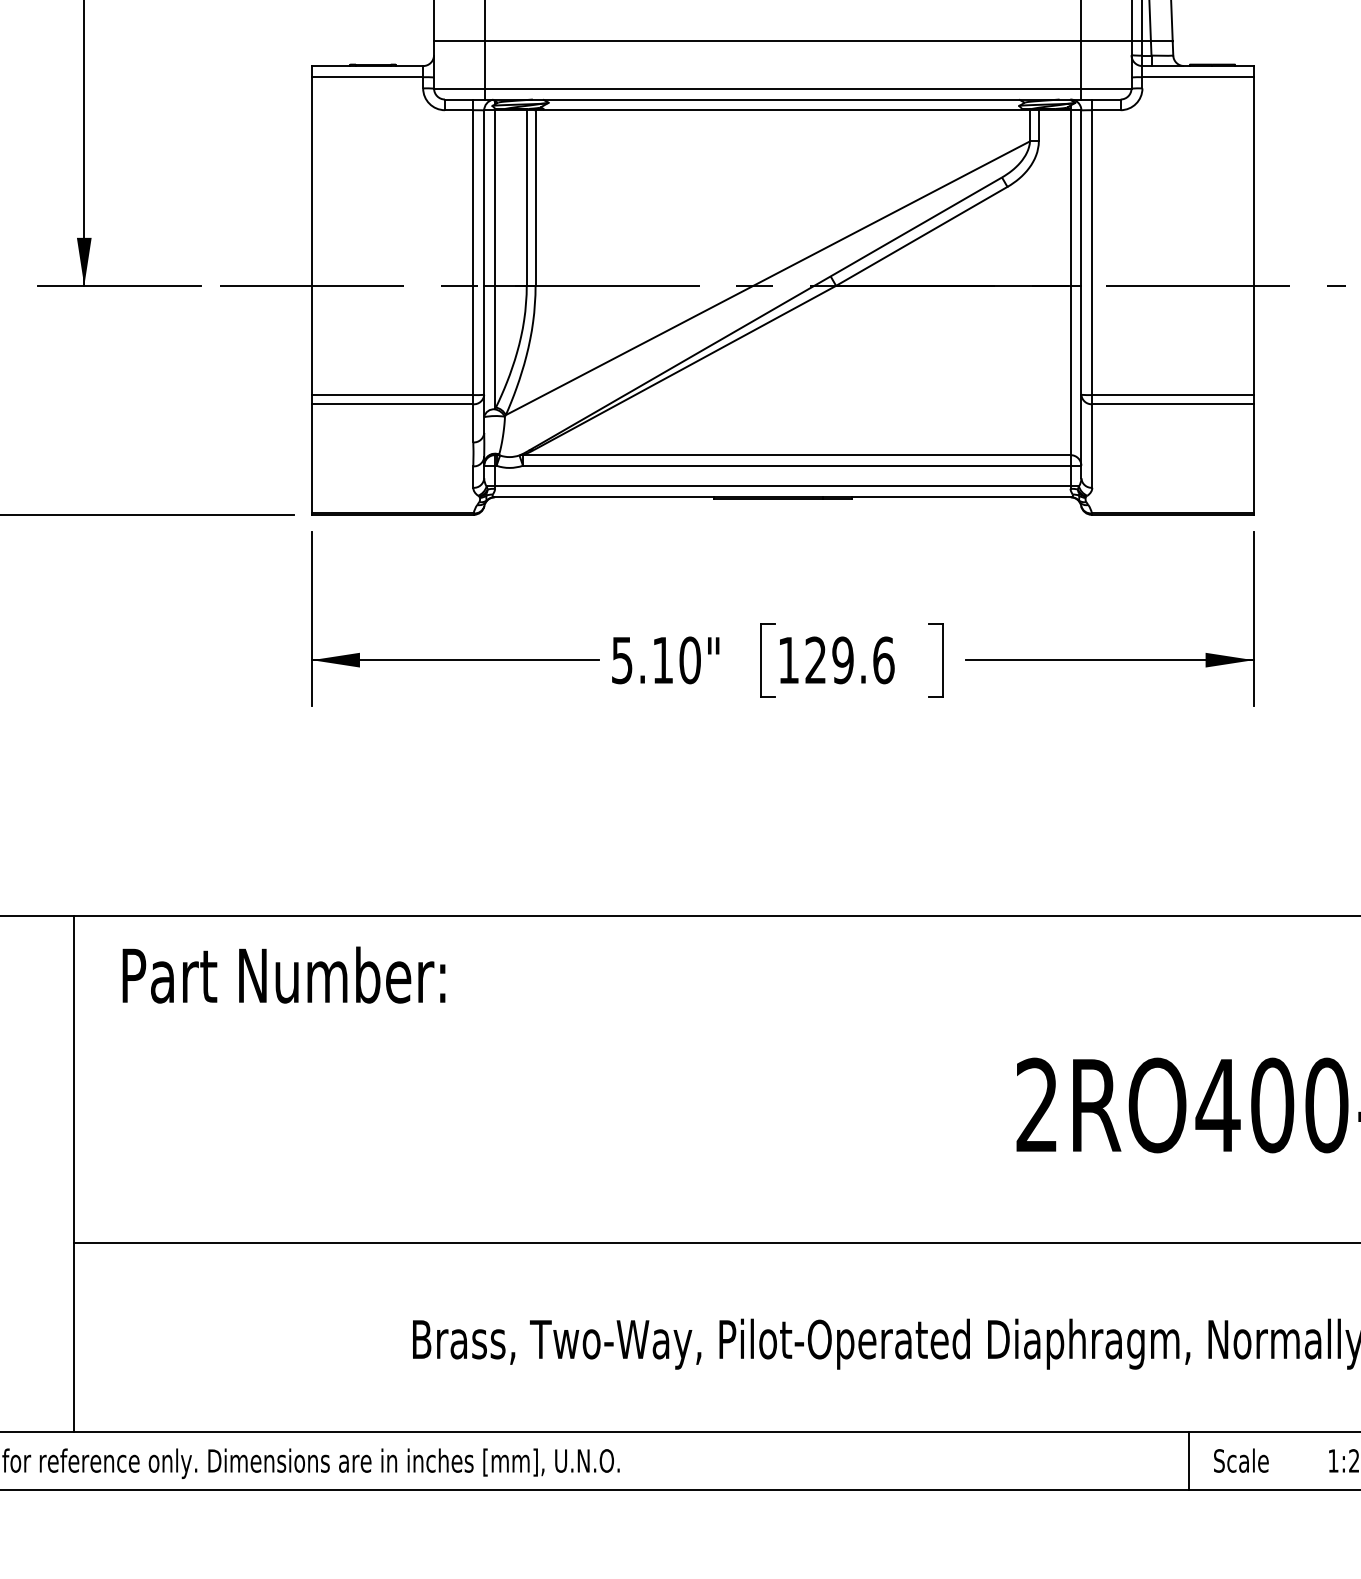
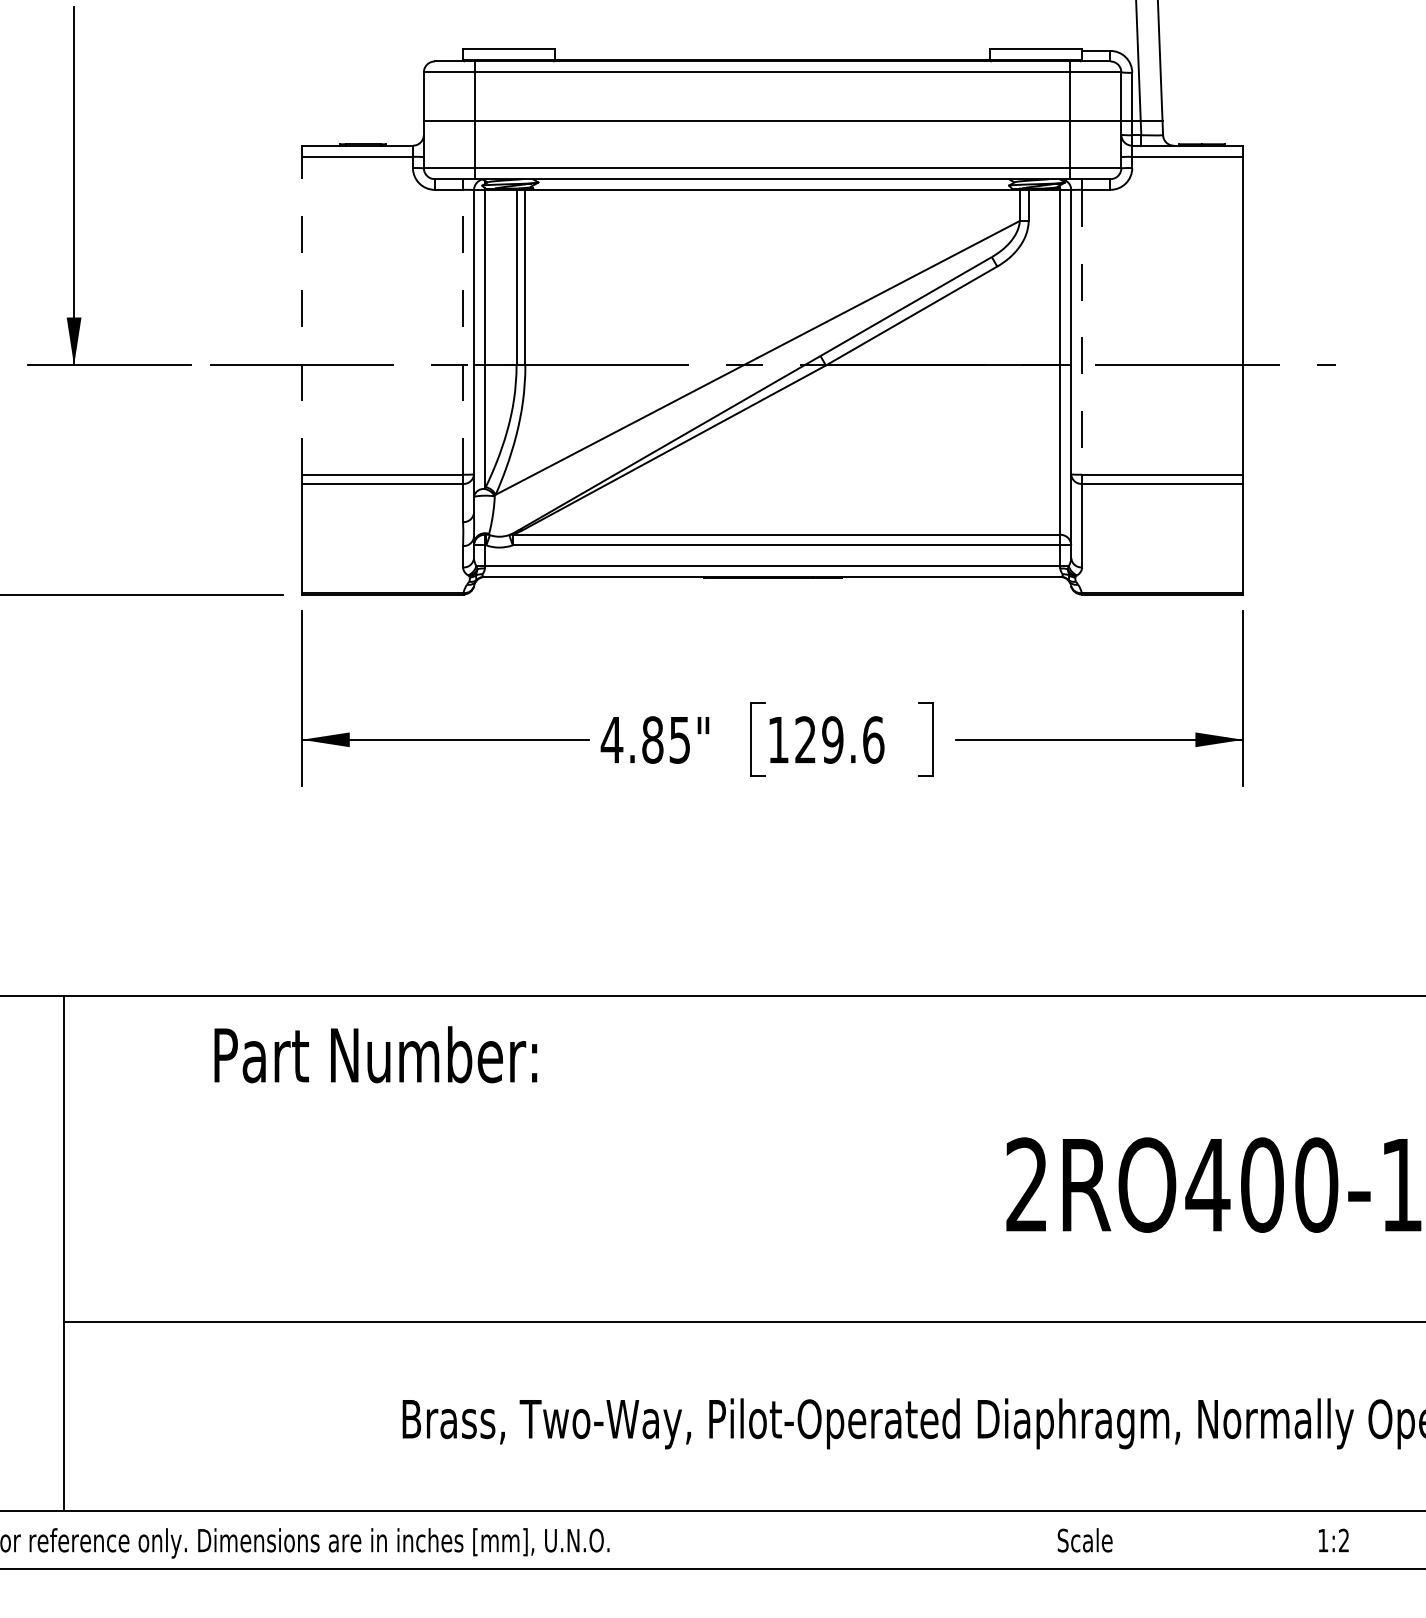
line: (311, 235) -> (301, 315), solid -> dashed
line: (473, 251) -> (463, 331), solid -> dashed
line: (1092, 252) -> (1082, 332), solid -> dashed
text: (655, 659) -> (645, 739), 5.10" -> 4.85"
text: (283, 974) -> (375, 1054), moved
line: (1188, 1460) -> (1178, 1540), removed
text: (1240, 1460) -> (1084, 1540), moved

